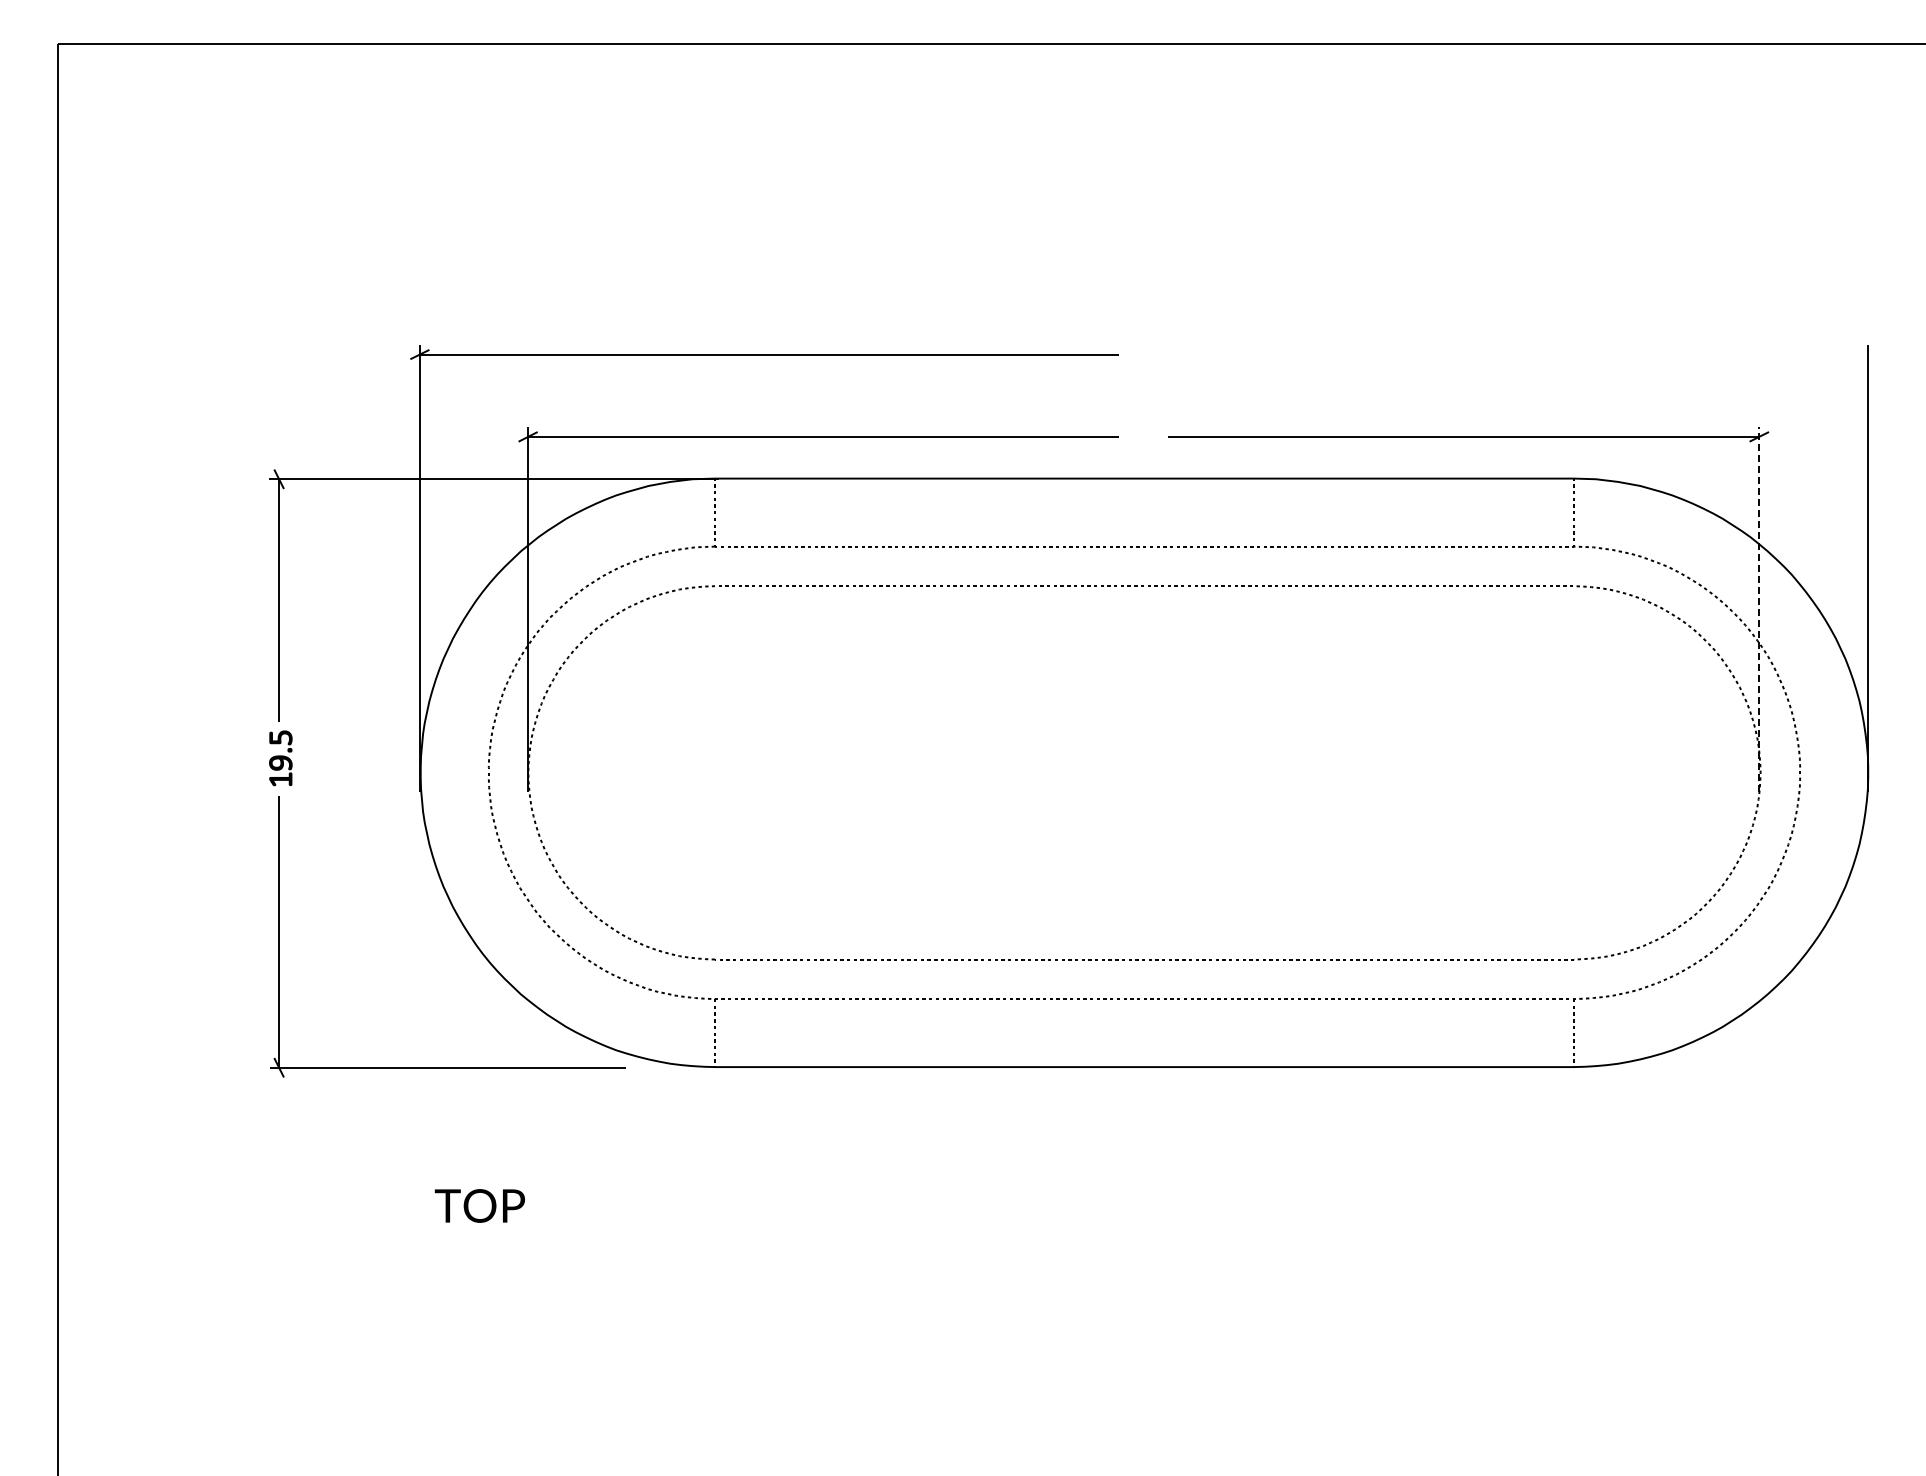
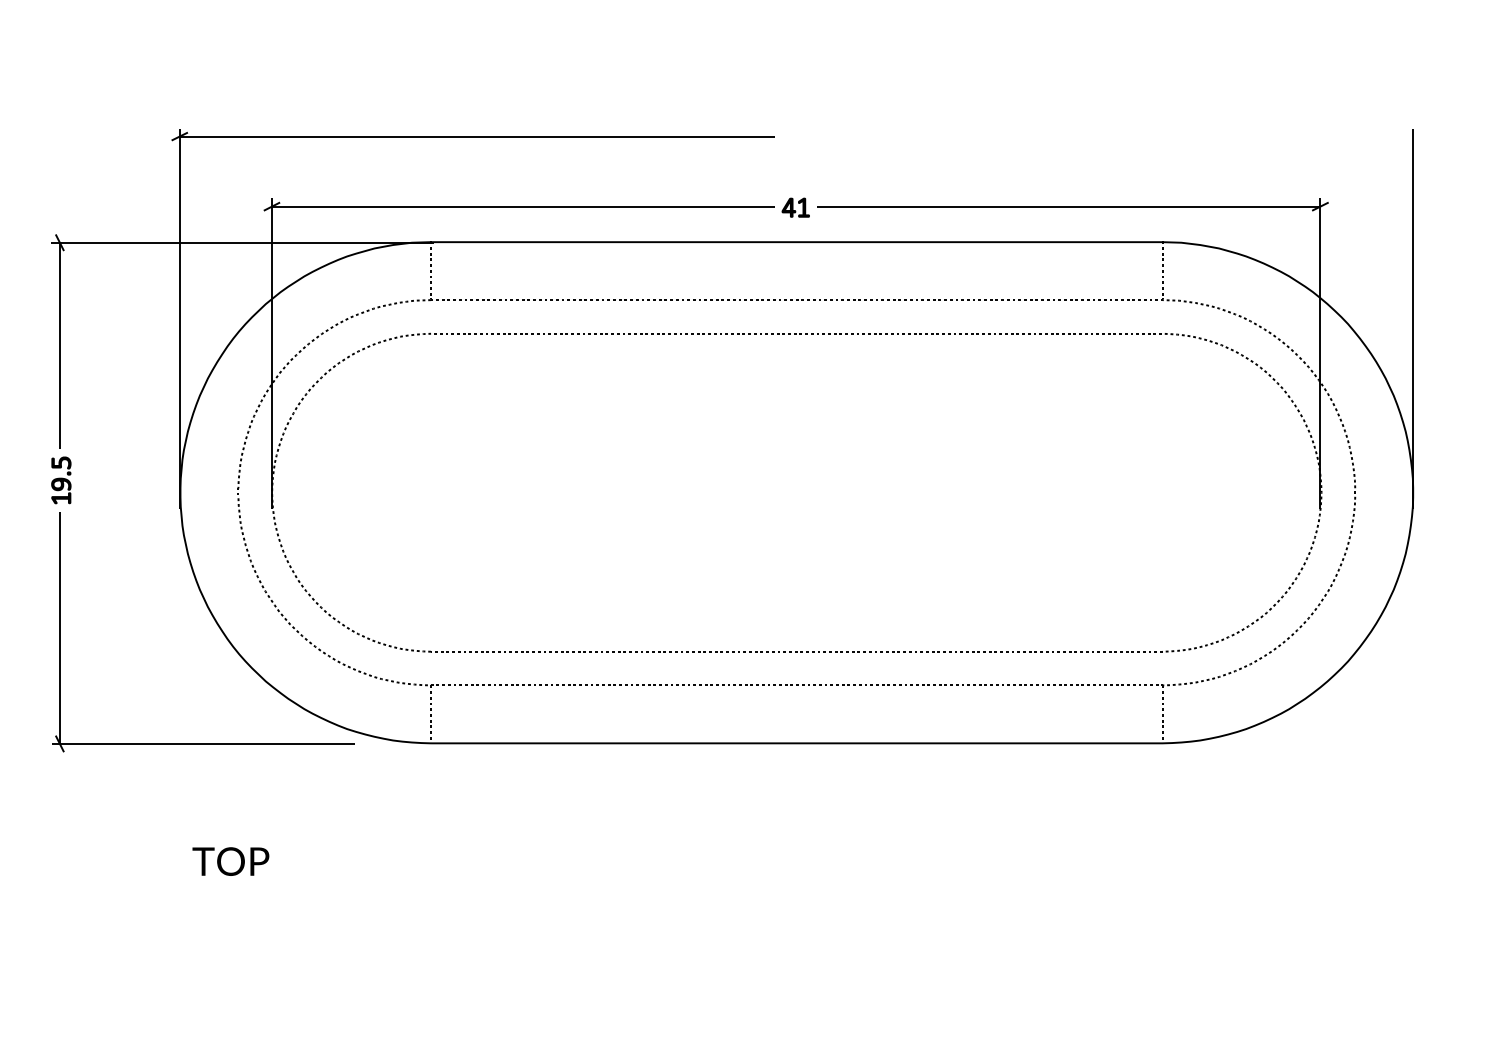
part: (1142, 437) -> (795, 207), added
line: (1759, 608) -> (1320, 352), dashed -> solid

